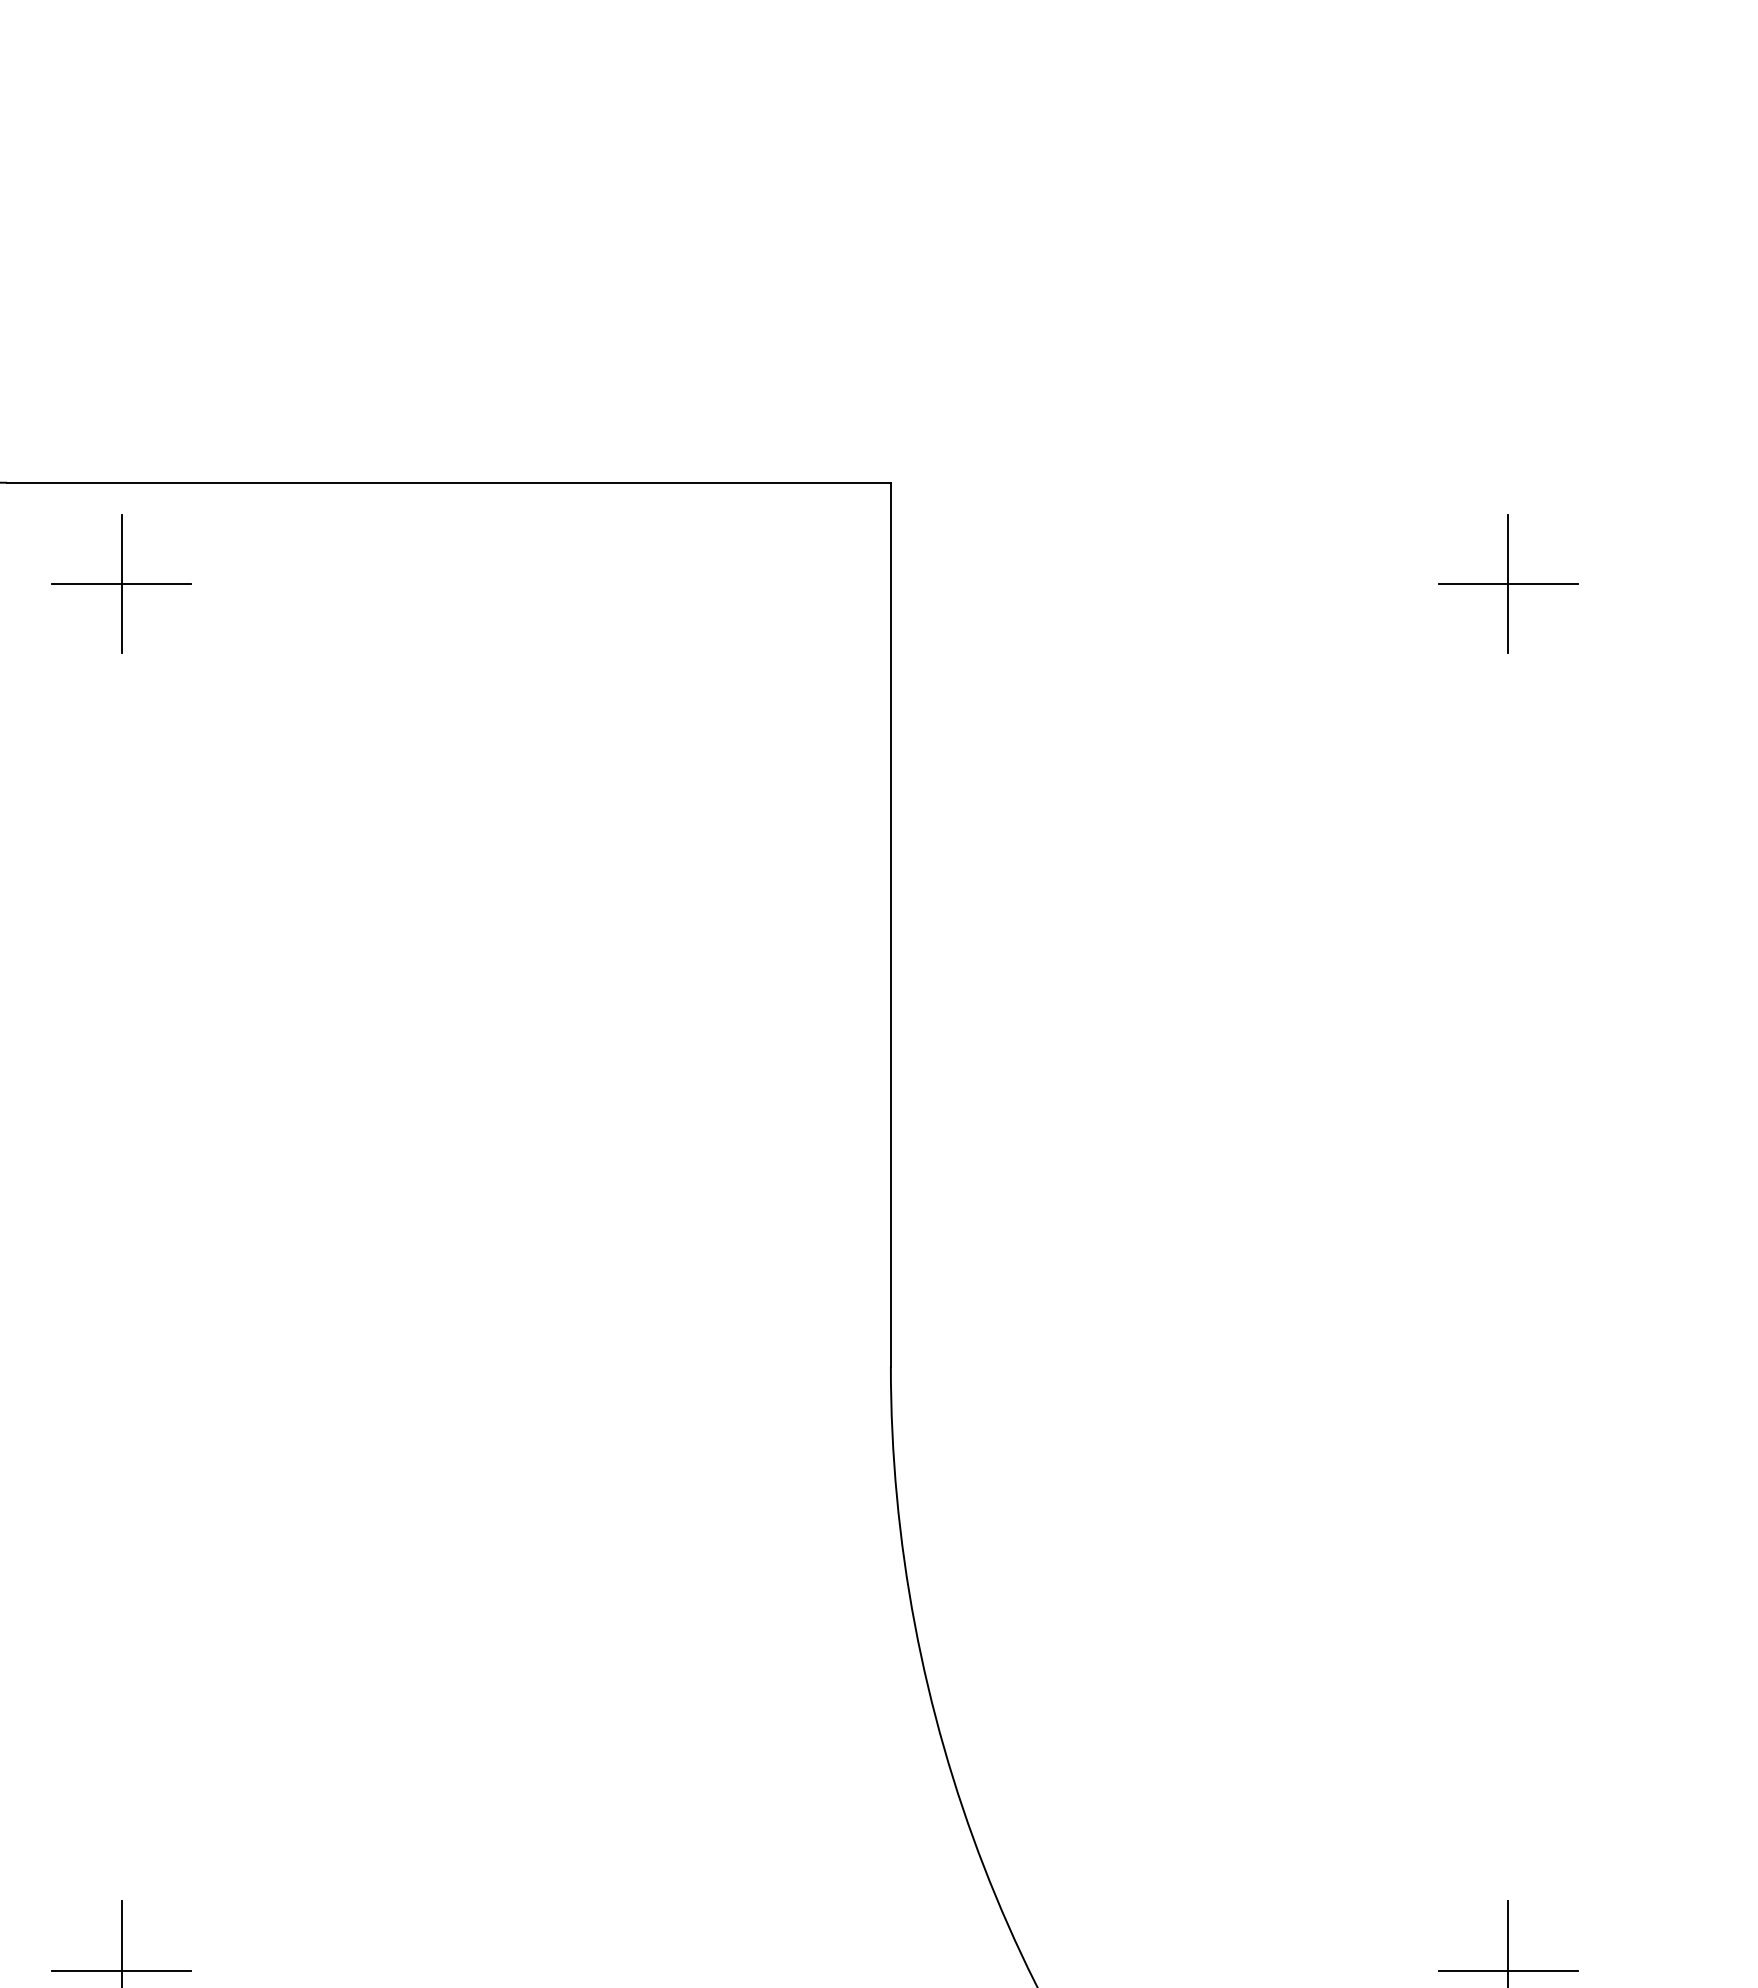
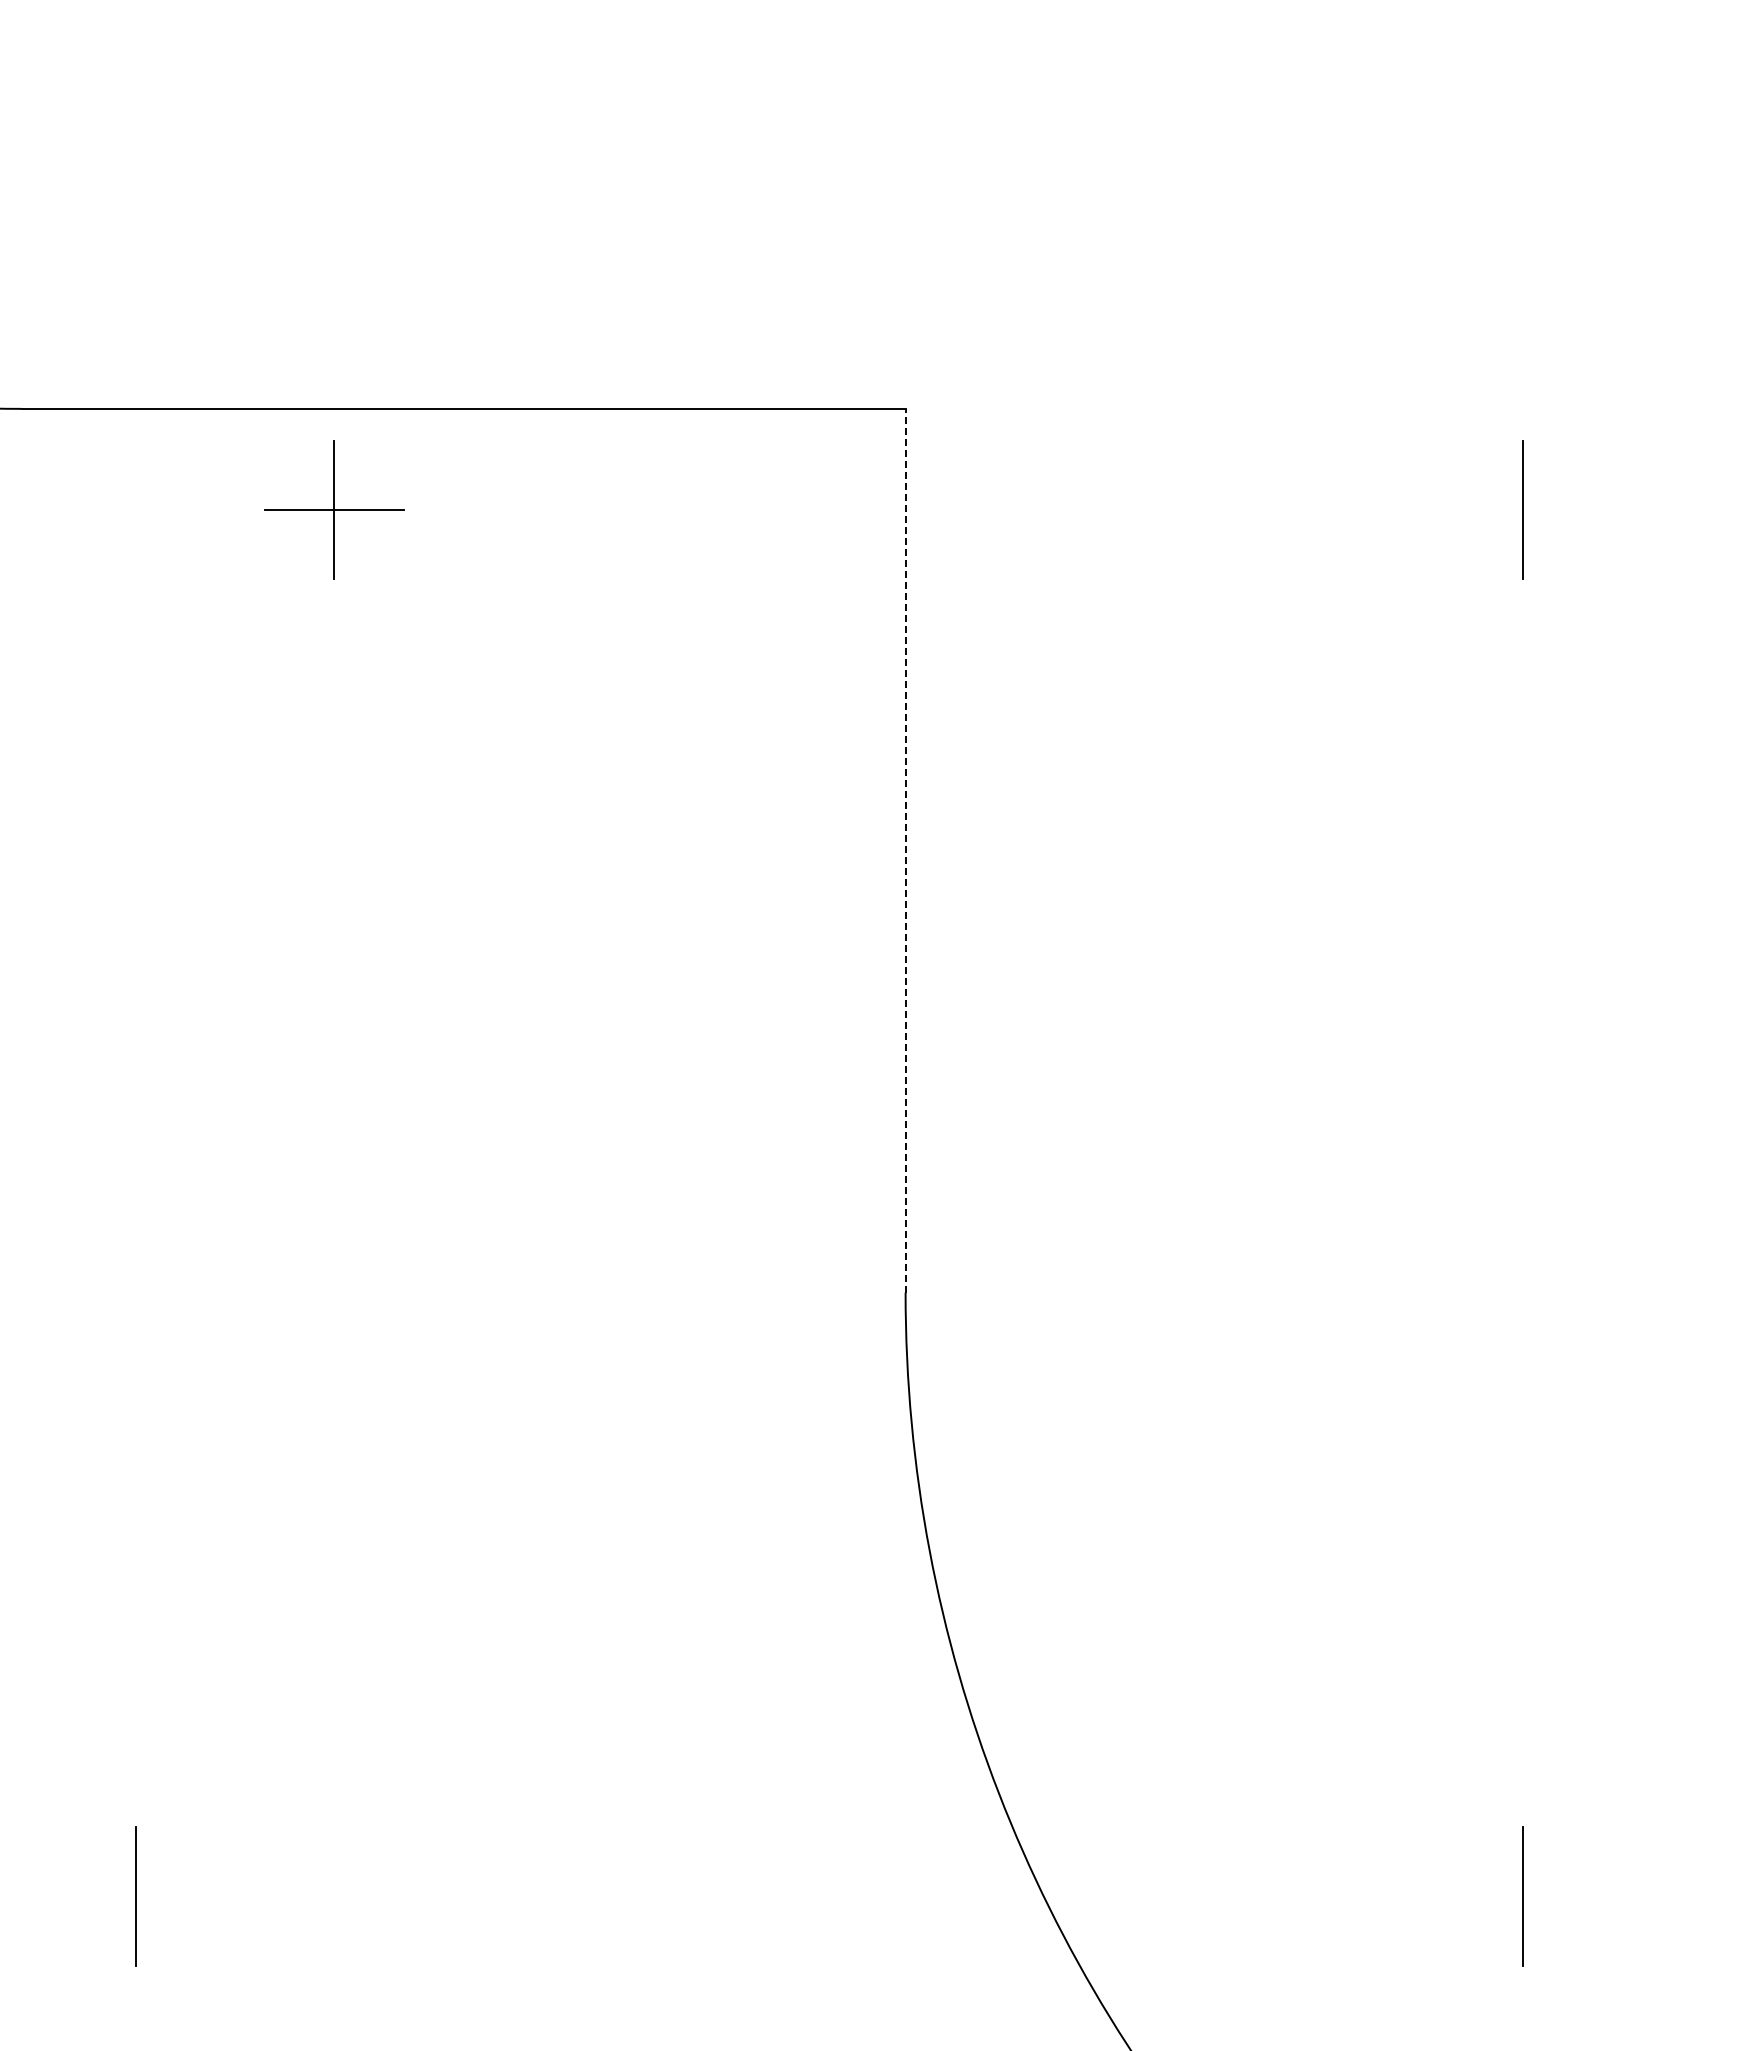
part: (121, 583) -> (334, 509), moved
line: (1507, 584) -> (1522, 510), removed
line: (890, 924) -> (905, 850), solid -> dashed
line: (121, 1970) -> (136, 1896), removed
line: (1507, 1970) -> (1522, 1896), removed

